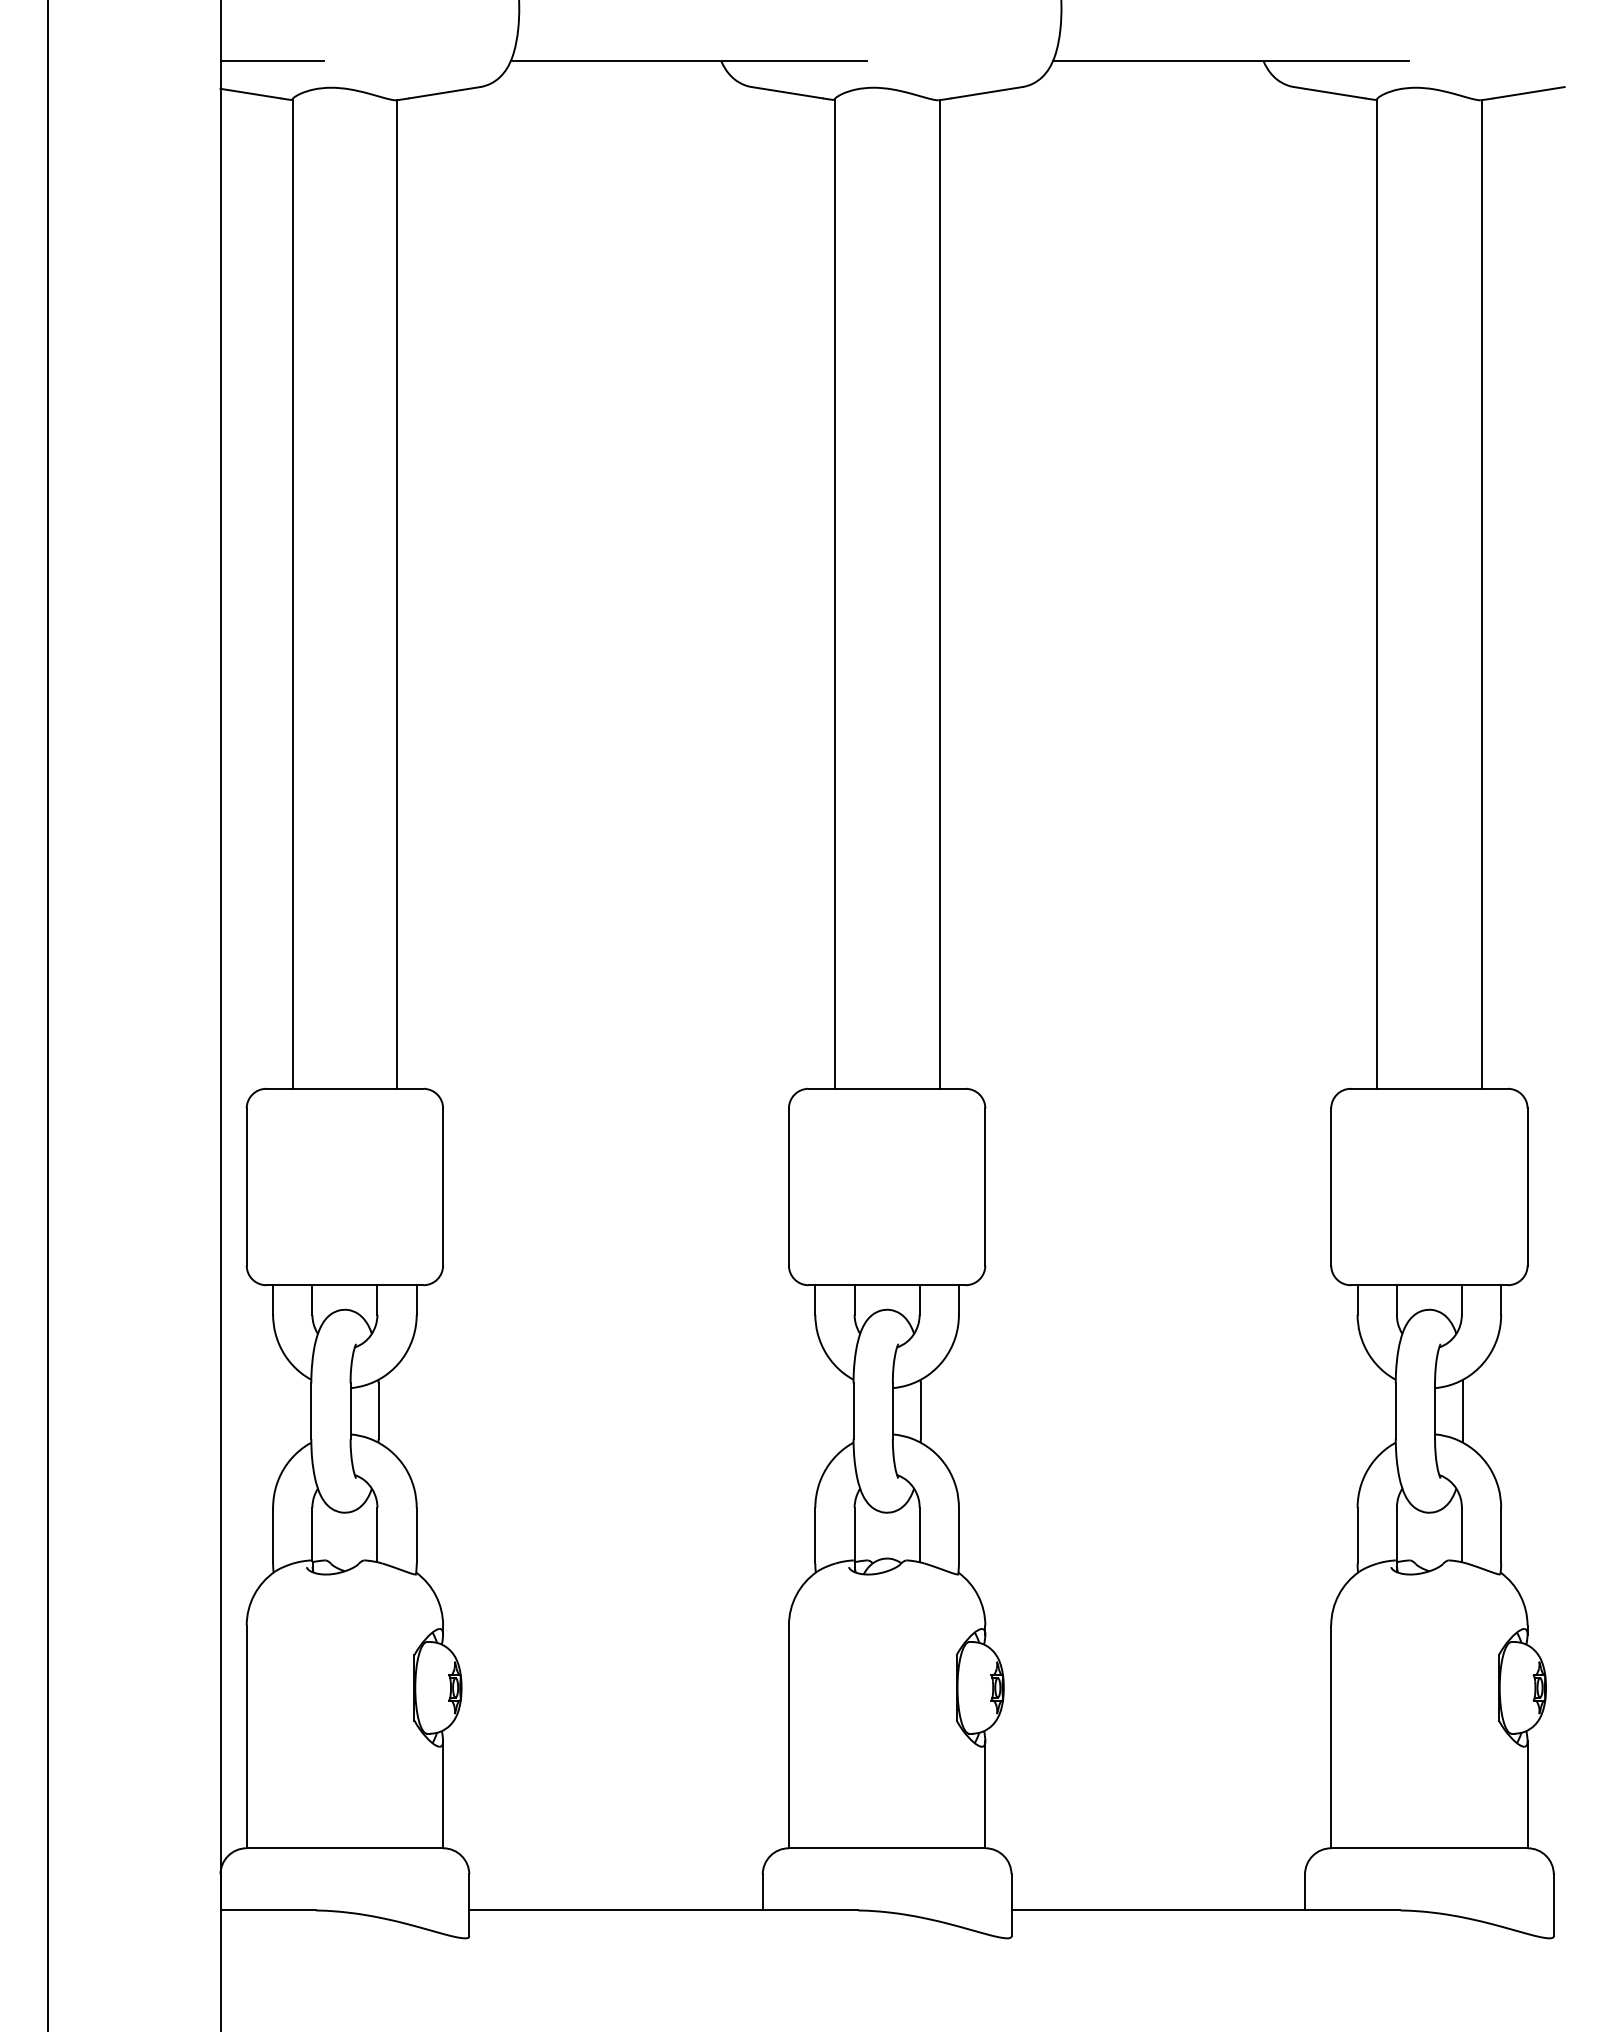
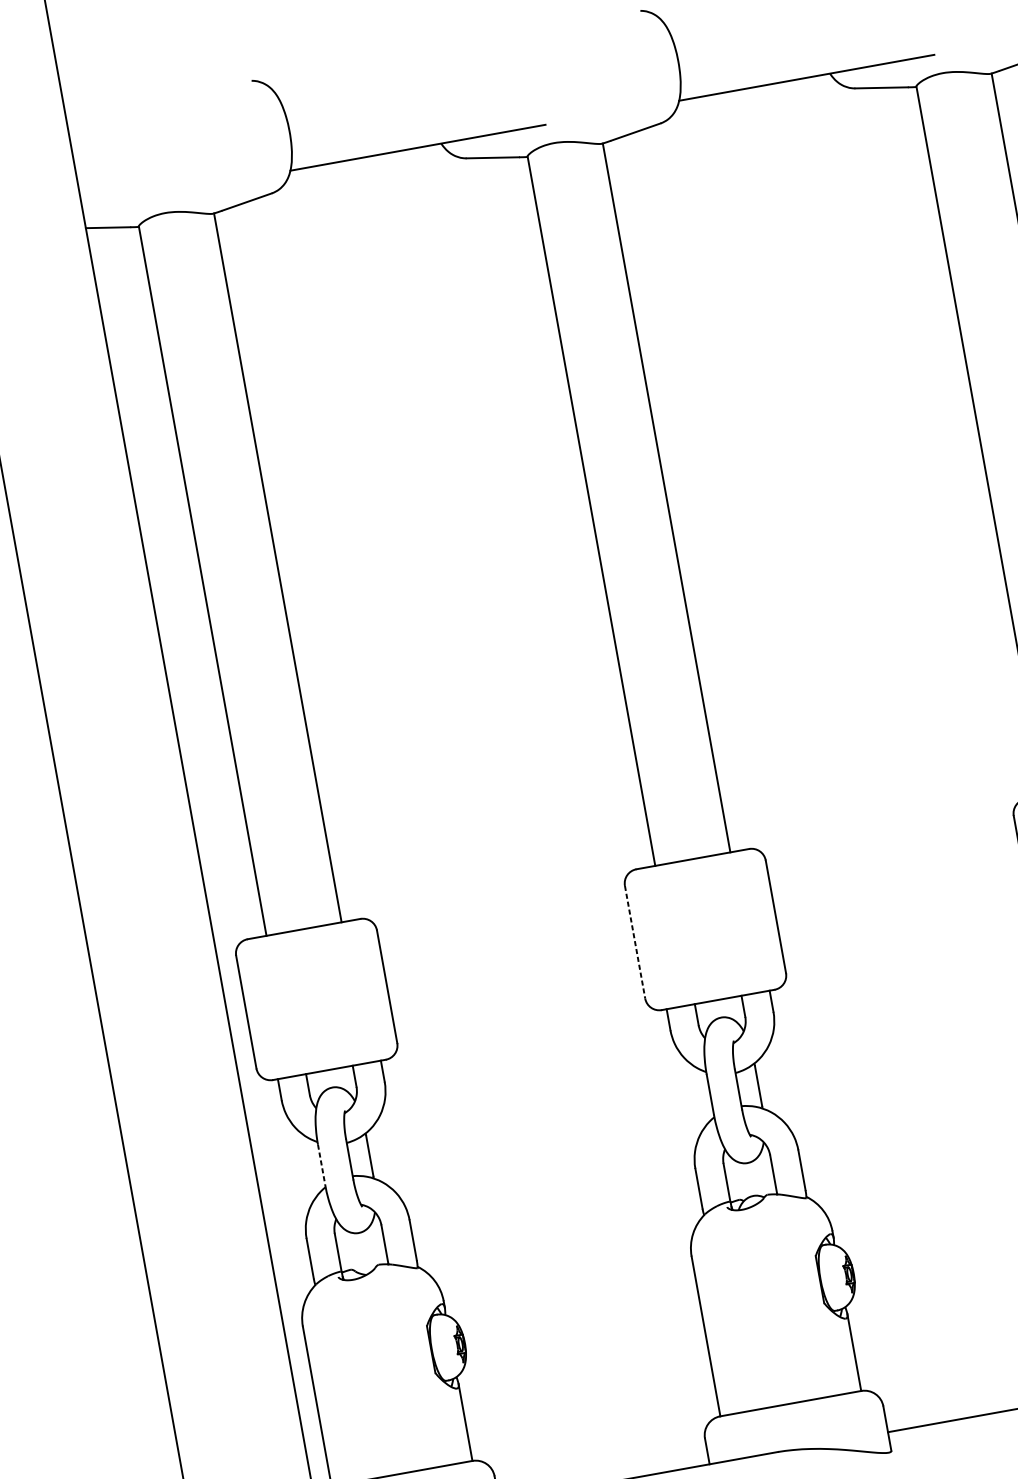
line: (272, 60) -> (119, 201), removed
line: (788, 1187) -> (634, 942), solid -> dashed
line: (311, 1411) -> (321, 1164), solid -> dashed

